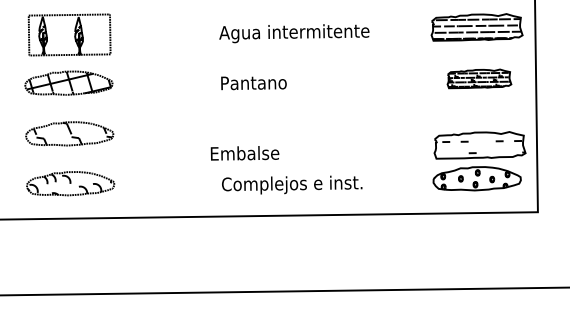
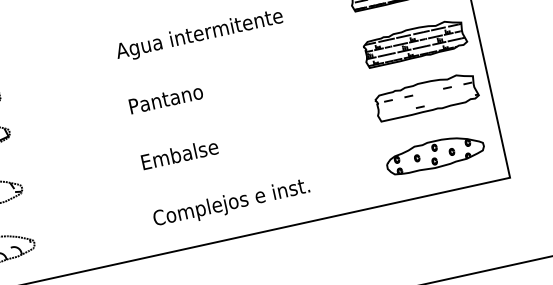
part: (479, 78) -> (414, 42), size x1.43
part: (479, 145) -> (426, 97), moved
text: (244, 153) -> (179, 154), moved

